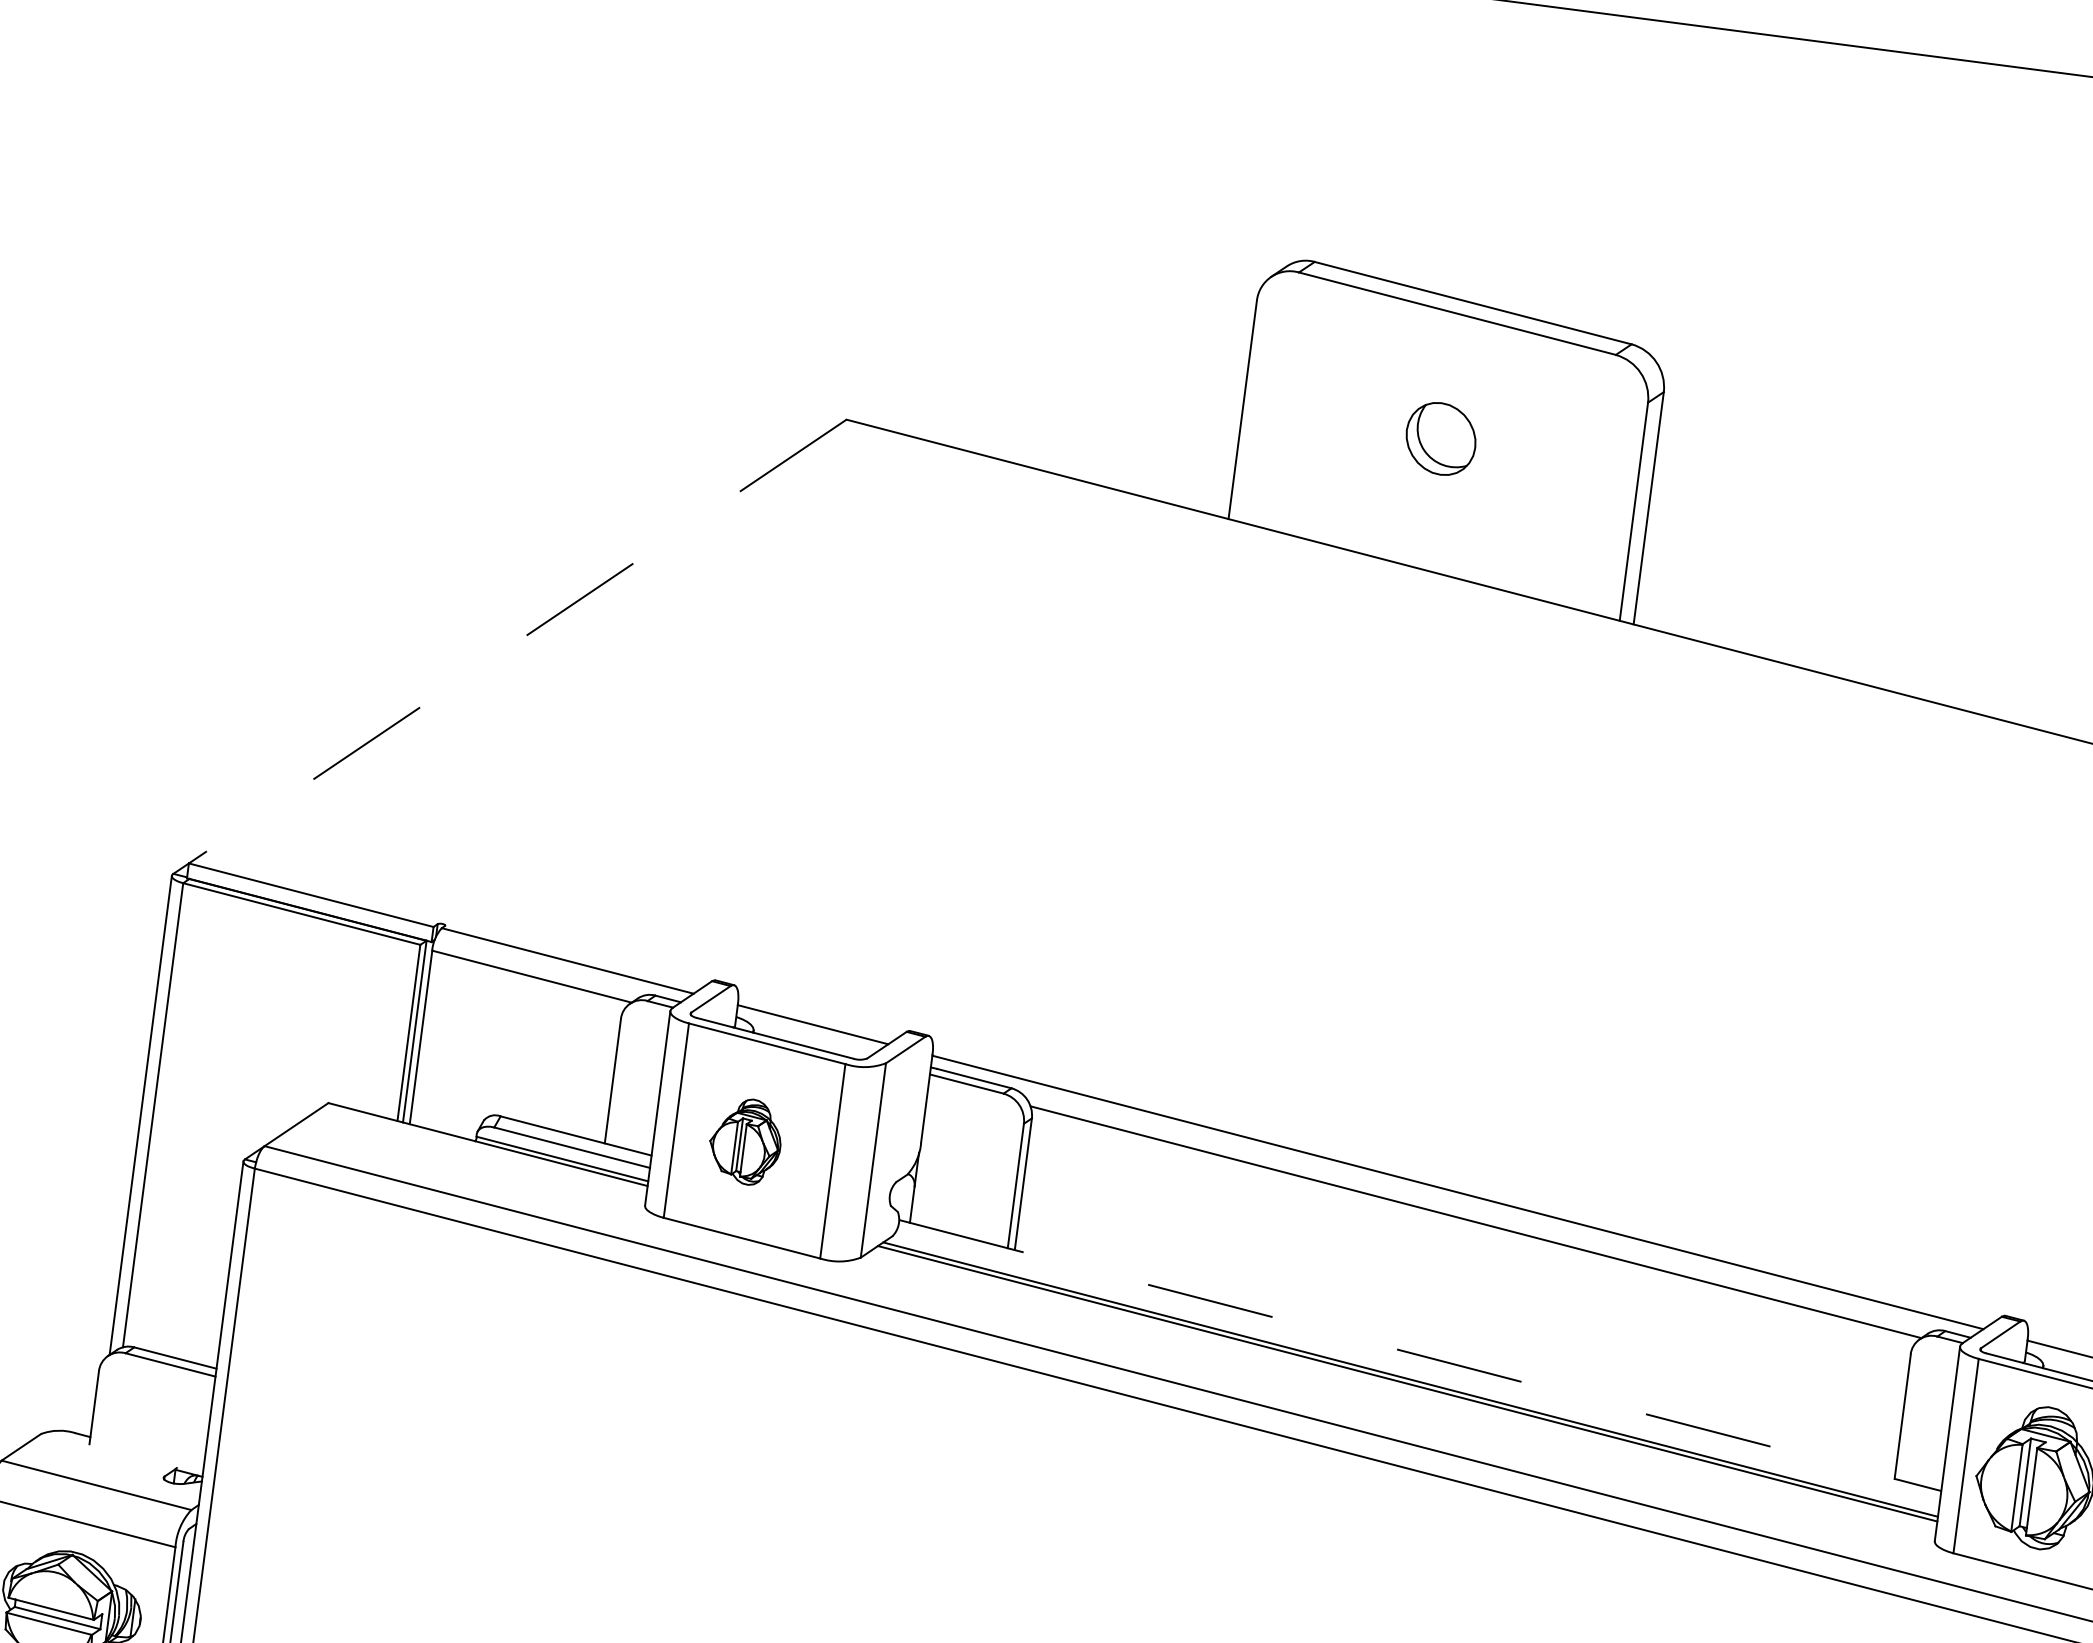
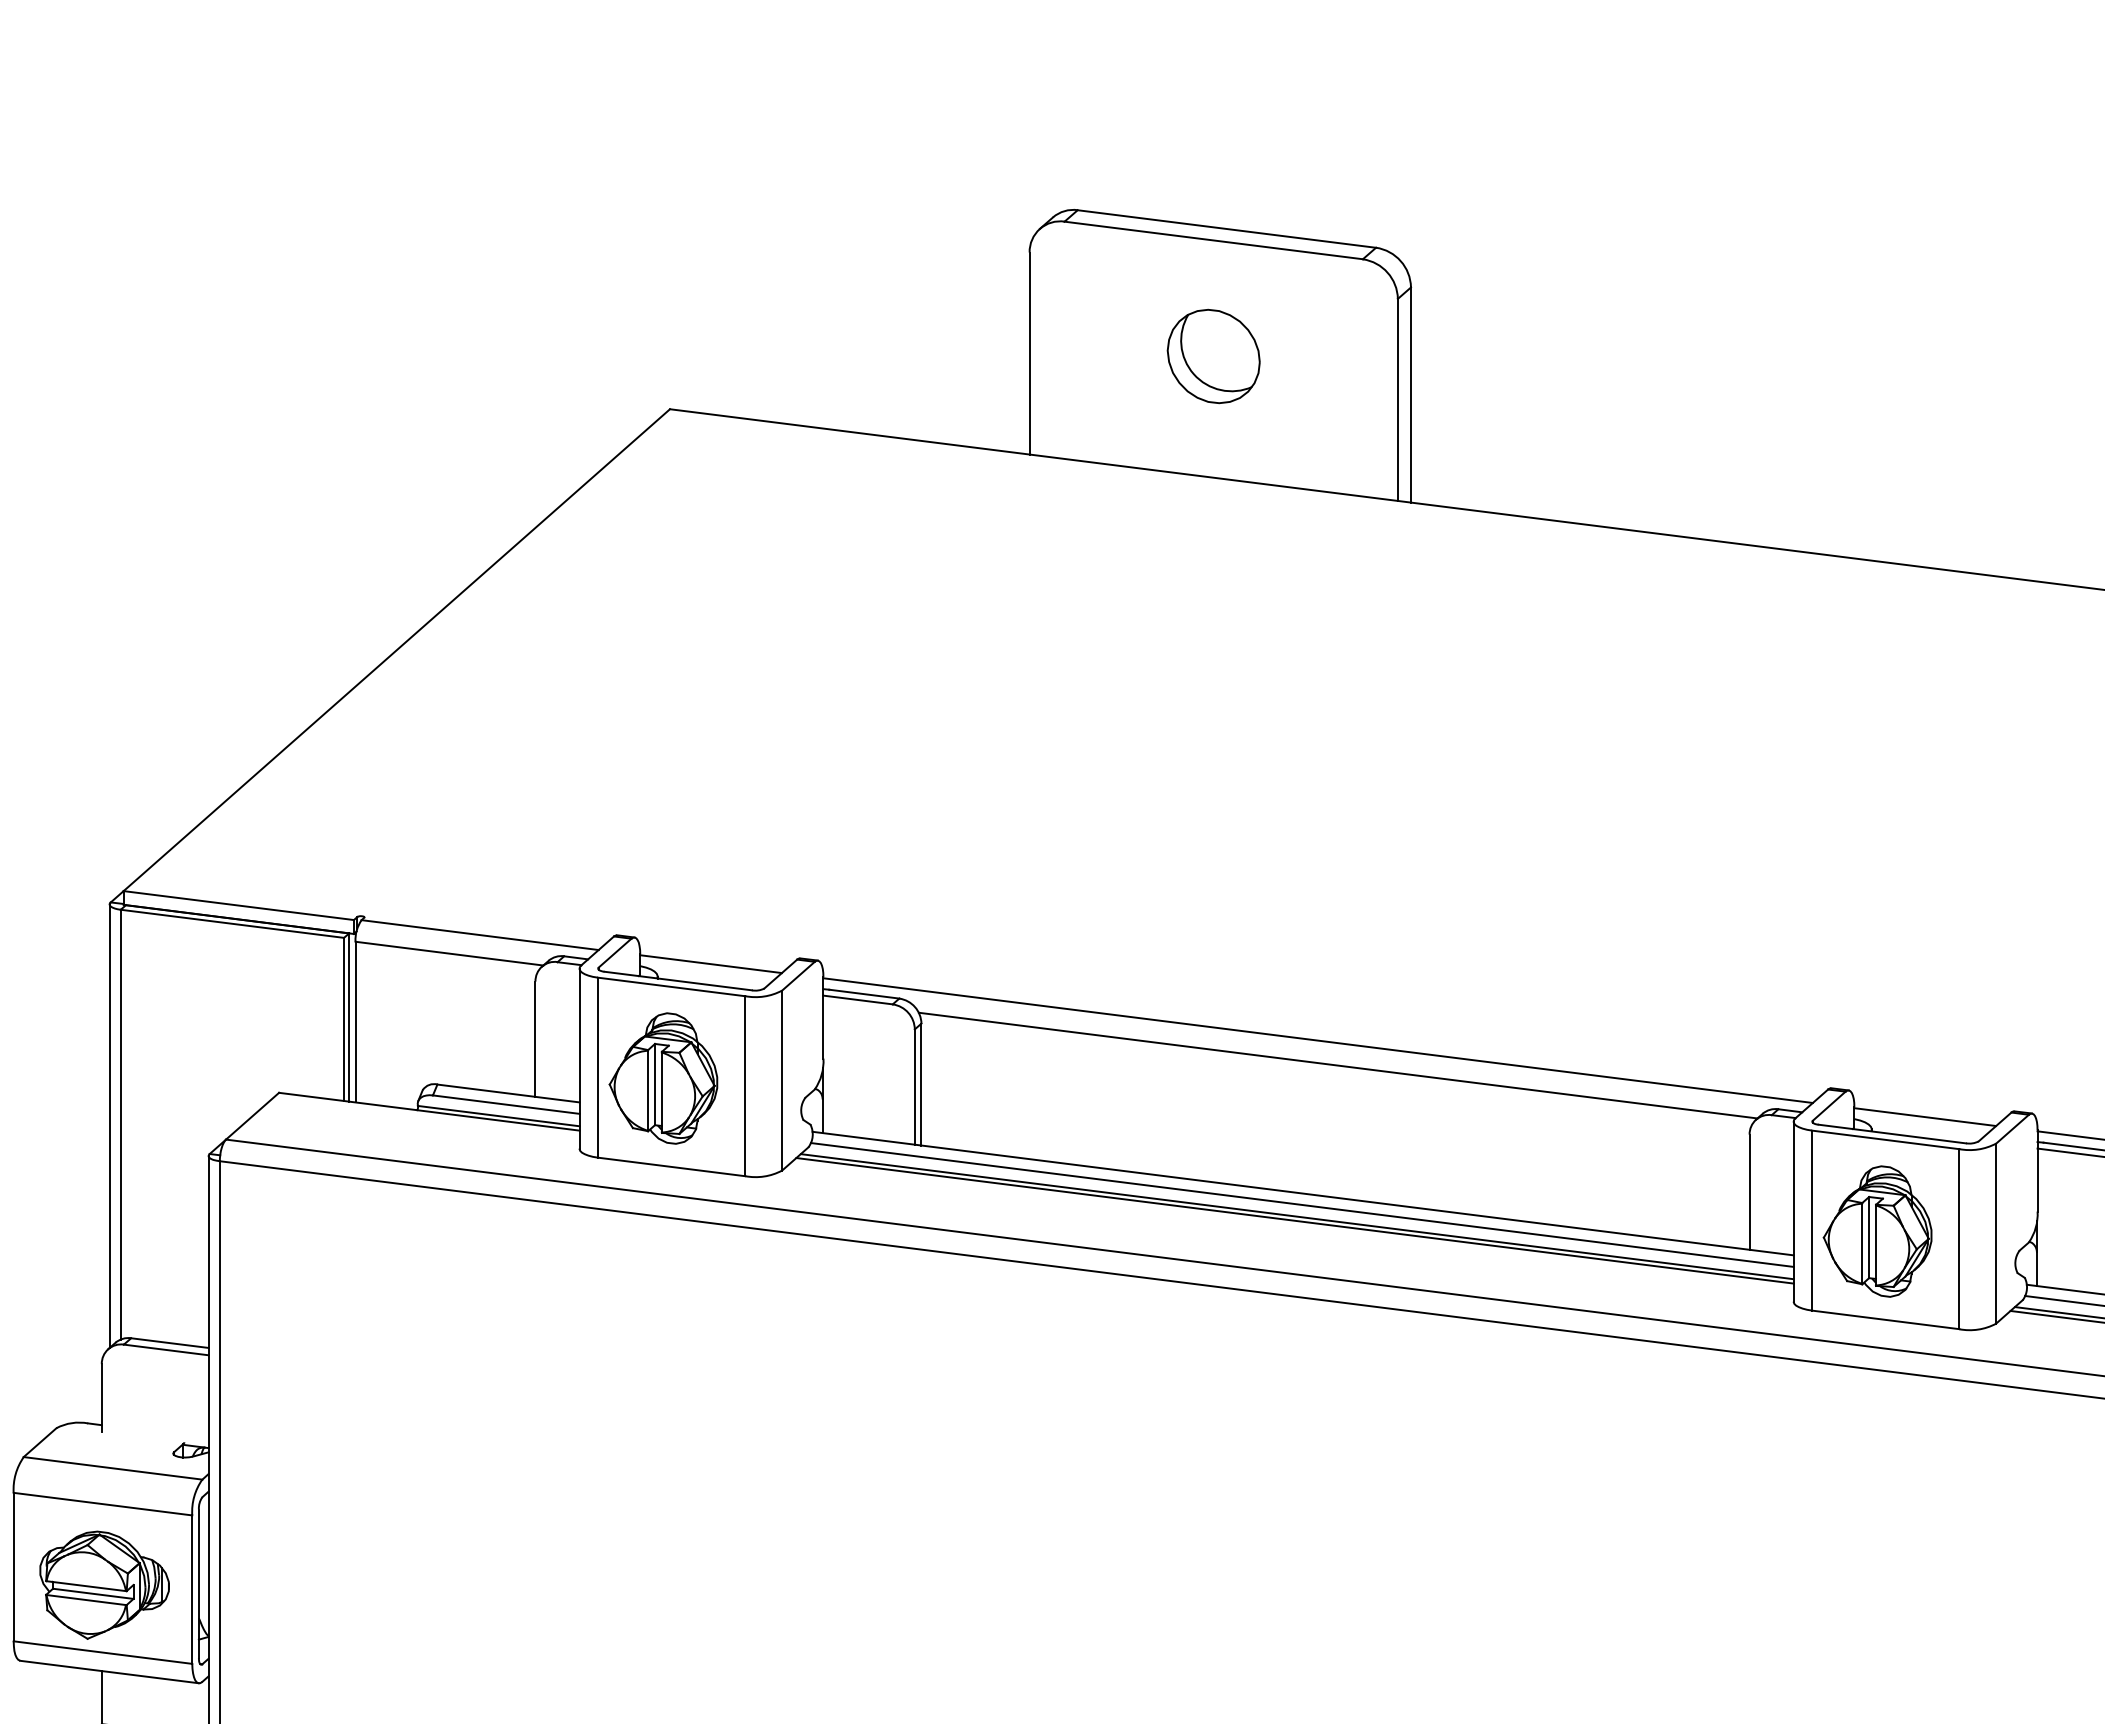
part: (1440, 438) -> (1213, 356), size x1.43
line: (517, 641) -> (396, 650), dashed -> solid
part: (745, 1141) -> (663, 1078), size x1.67
line: (1420, 1355) -> (1303, 1193), dashed -> solid
line: (1416, 1367) -> (1301, 1204), added

